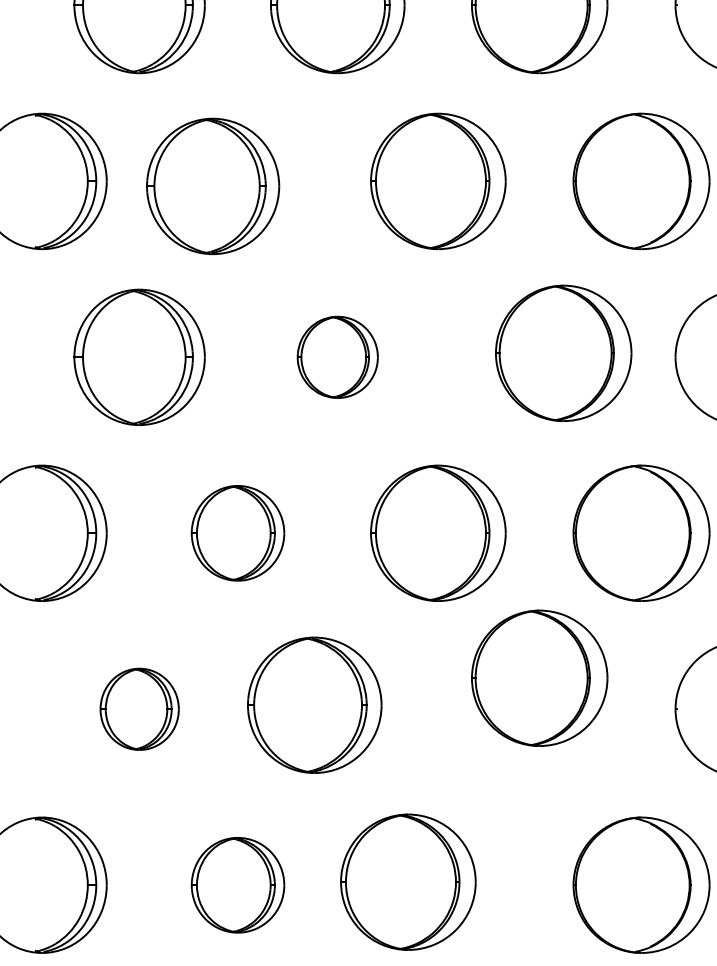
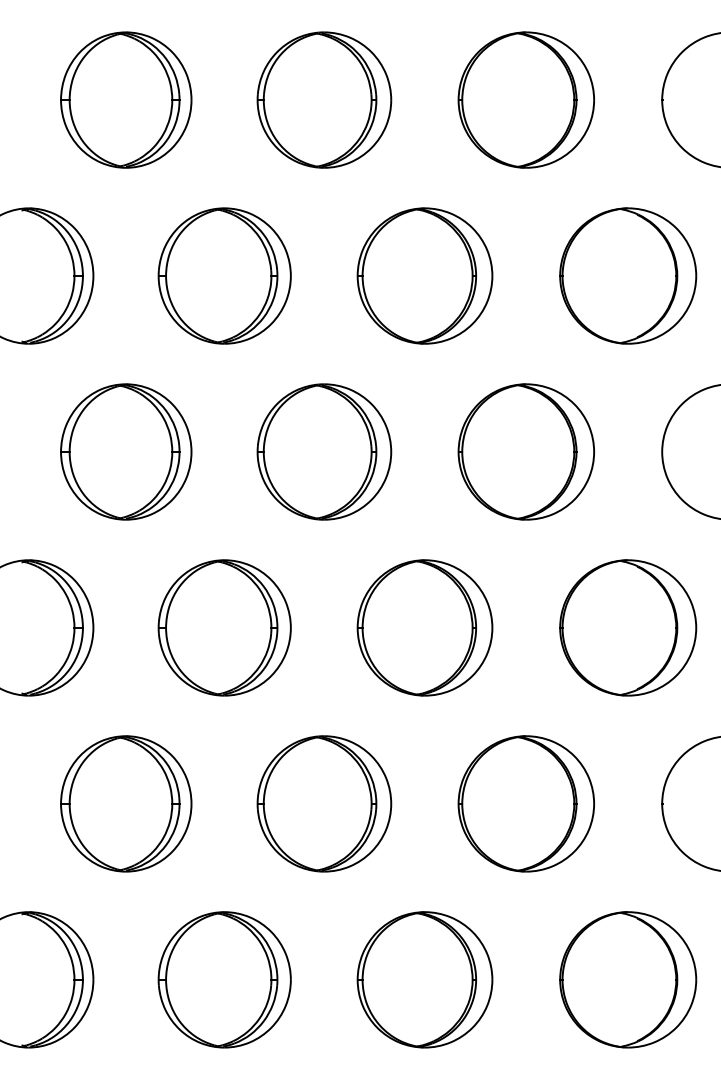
part: (212, 185) -> (224, 275), moved
part: (562, 352) -> (525, 451), moved
part: (337, 356) -> (324, 451), size x1.67
part: (237, 532) -> (224, 627), size x1.43
part: (538, 677) -> (525, 803), moved
part: (314, 704) -> (324, 803), moved
part: (139, 708) -> (126, 803), size x1.67
part: (407, 881) -> (424, 979), moved
part: (237, 884) -> (224, 979), size x1.43

